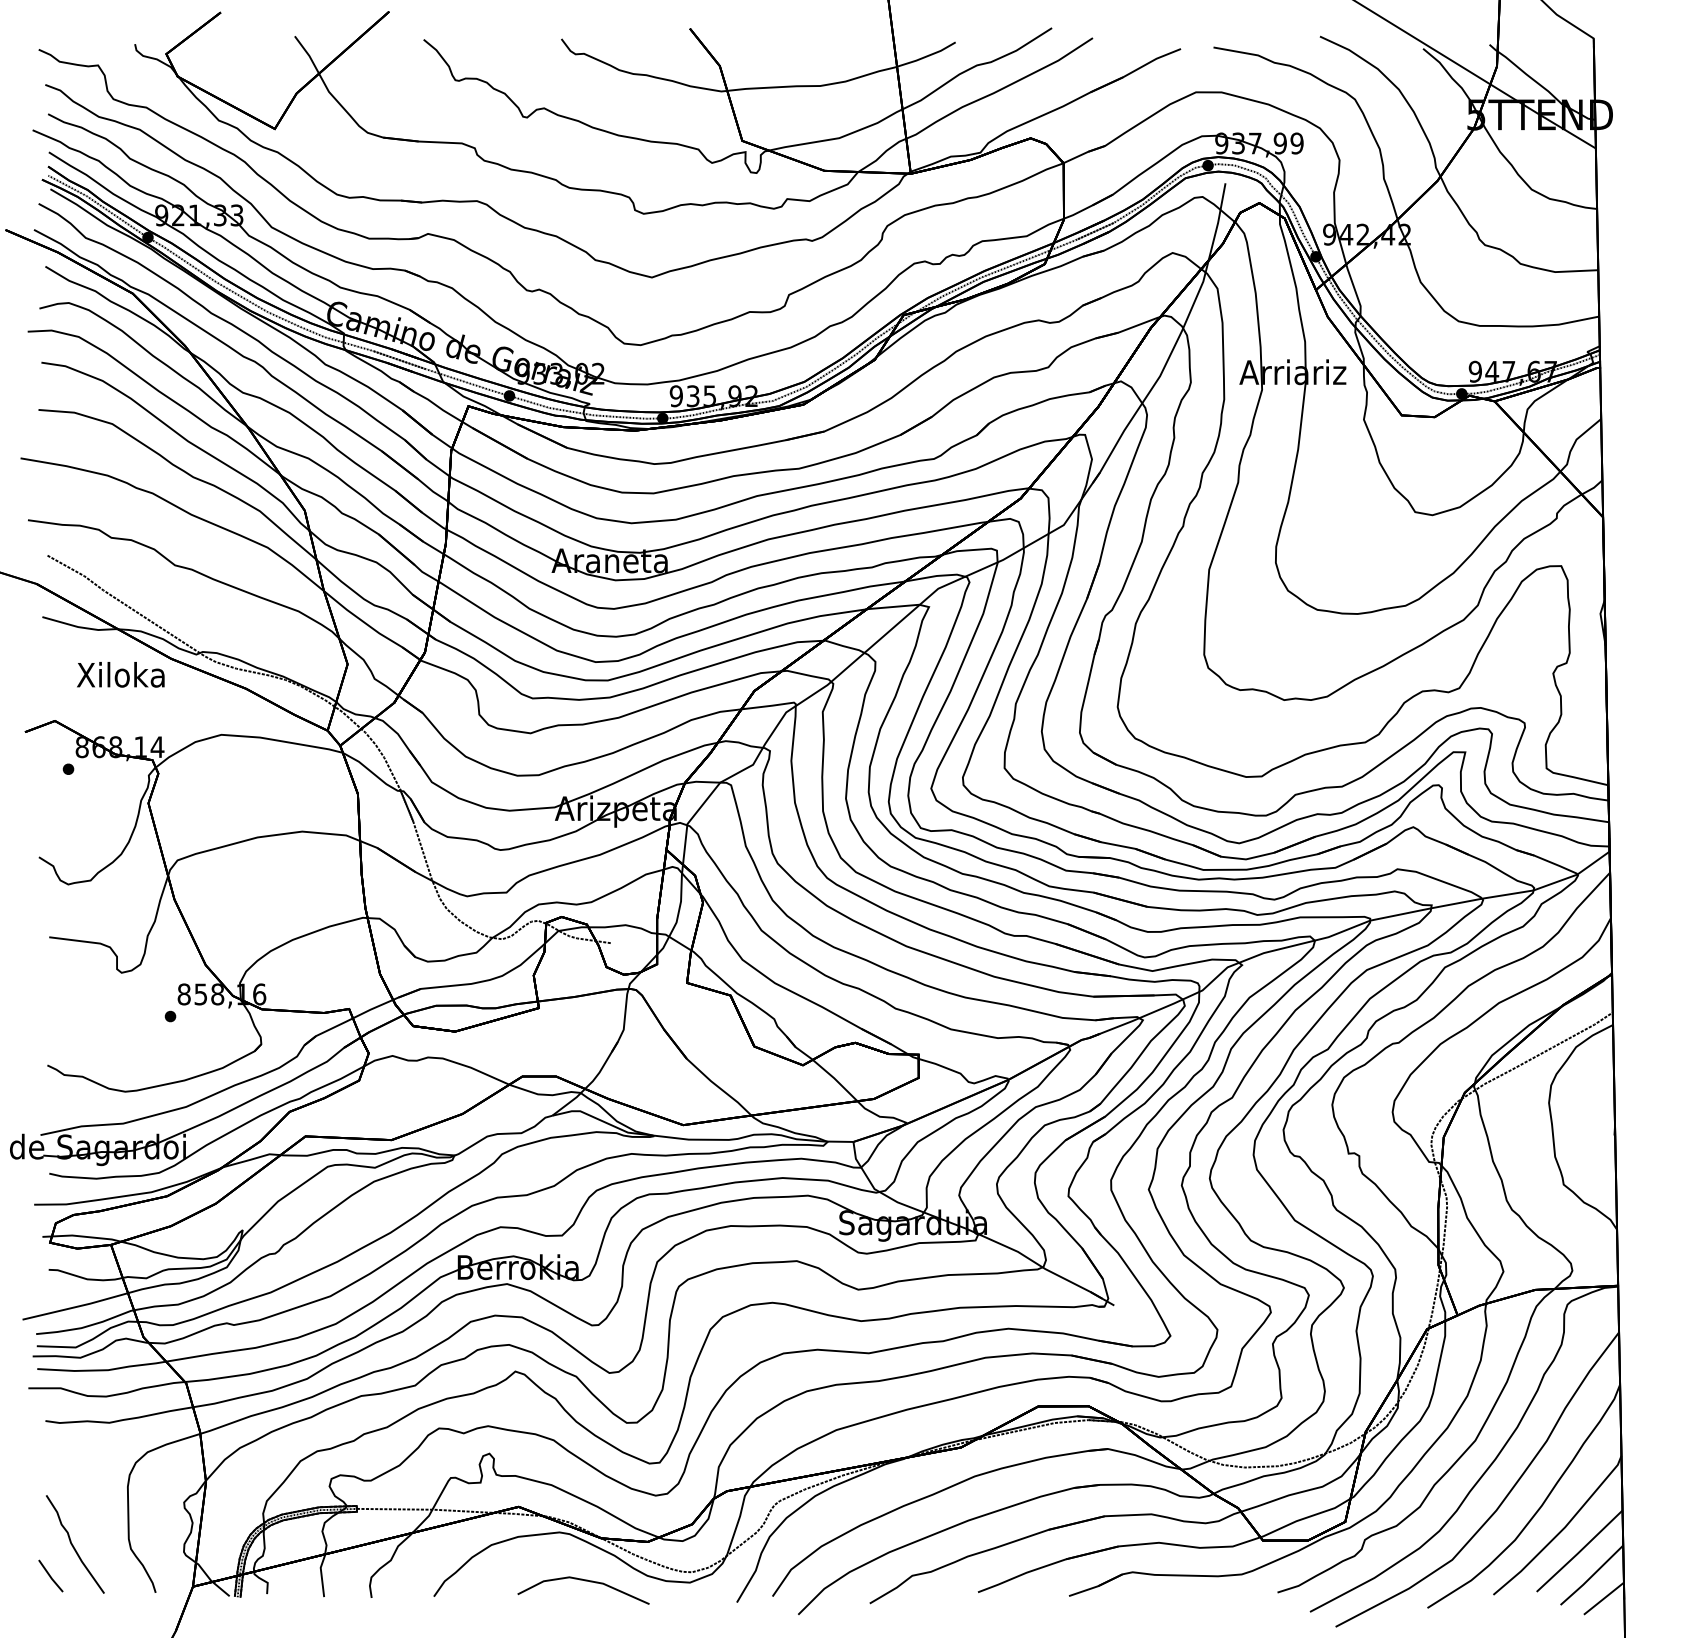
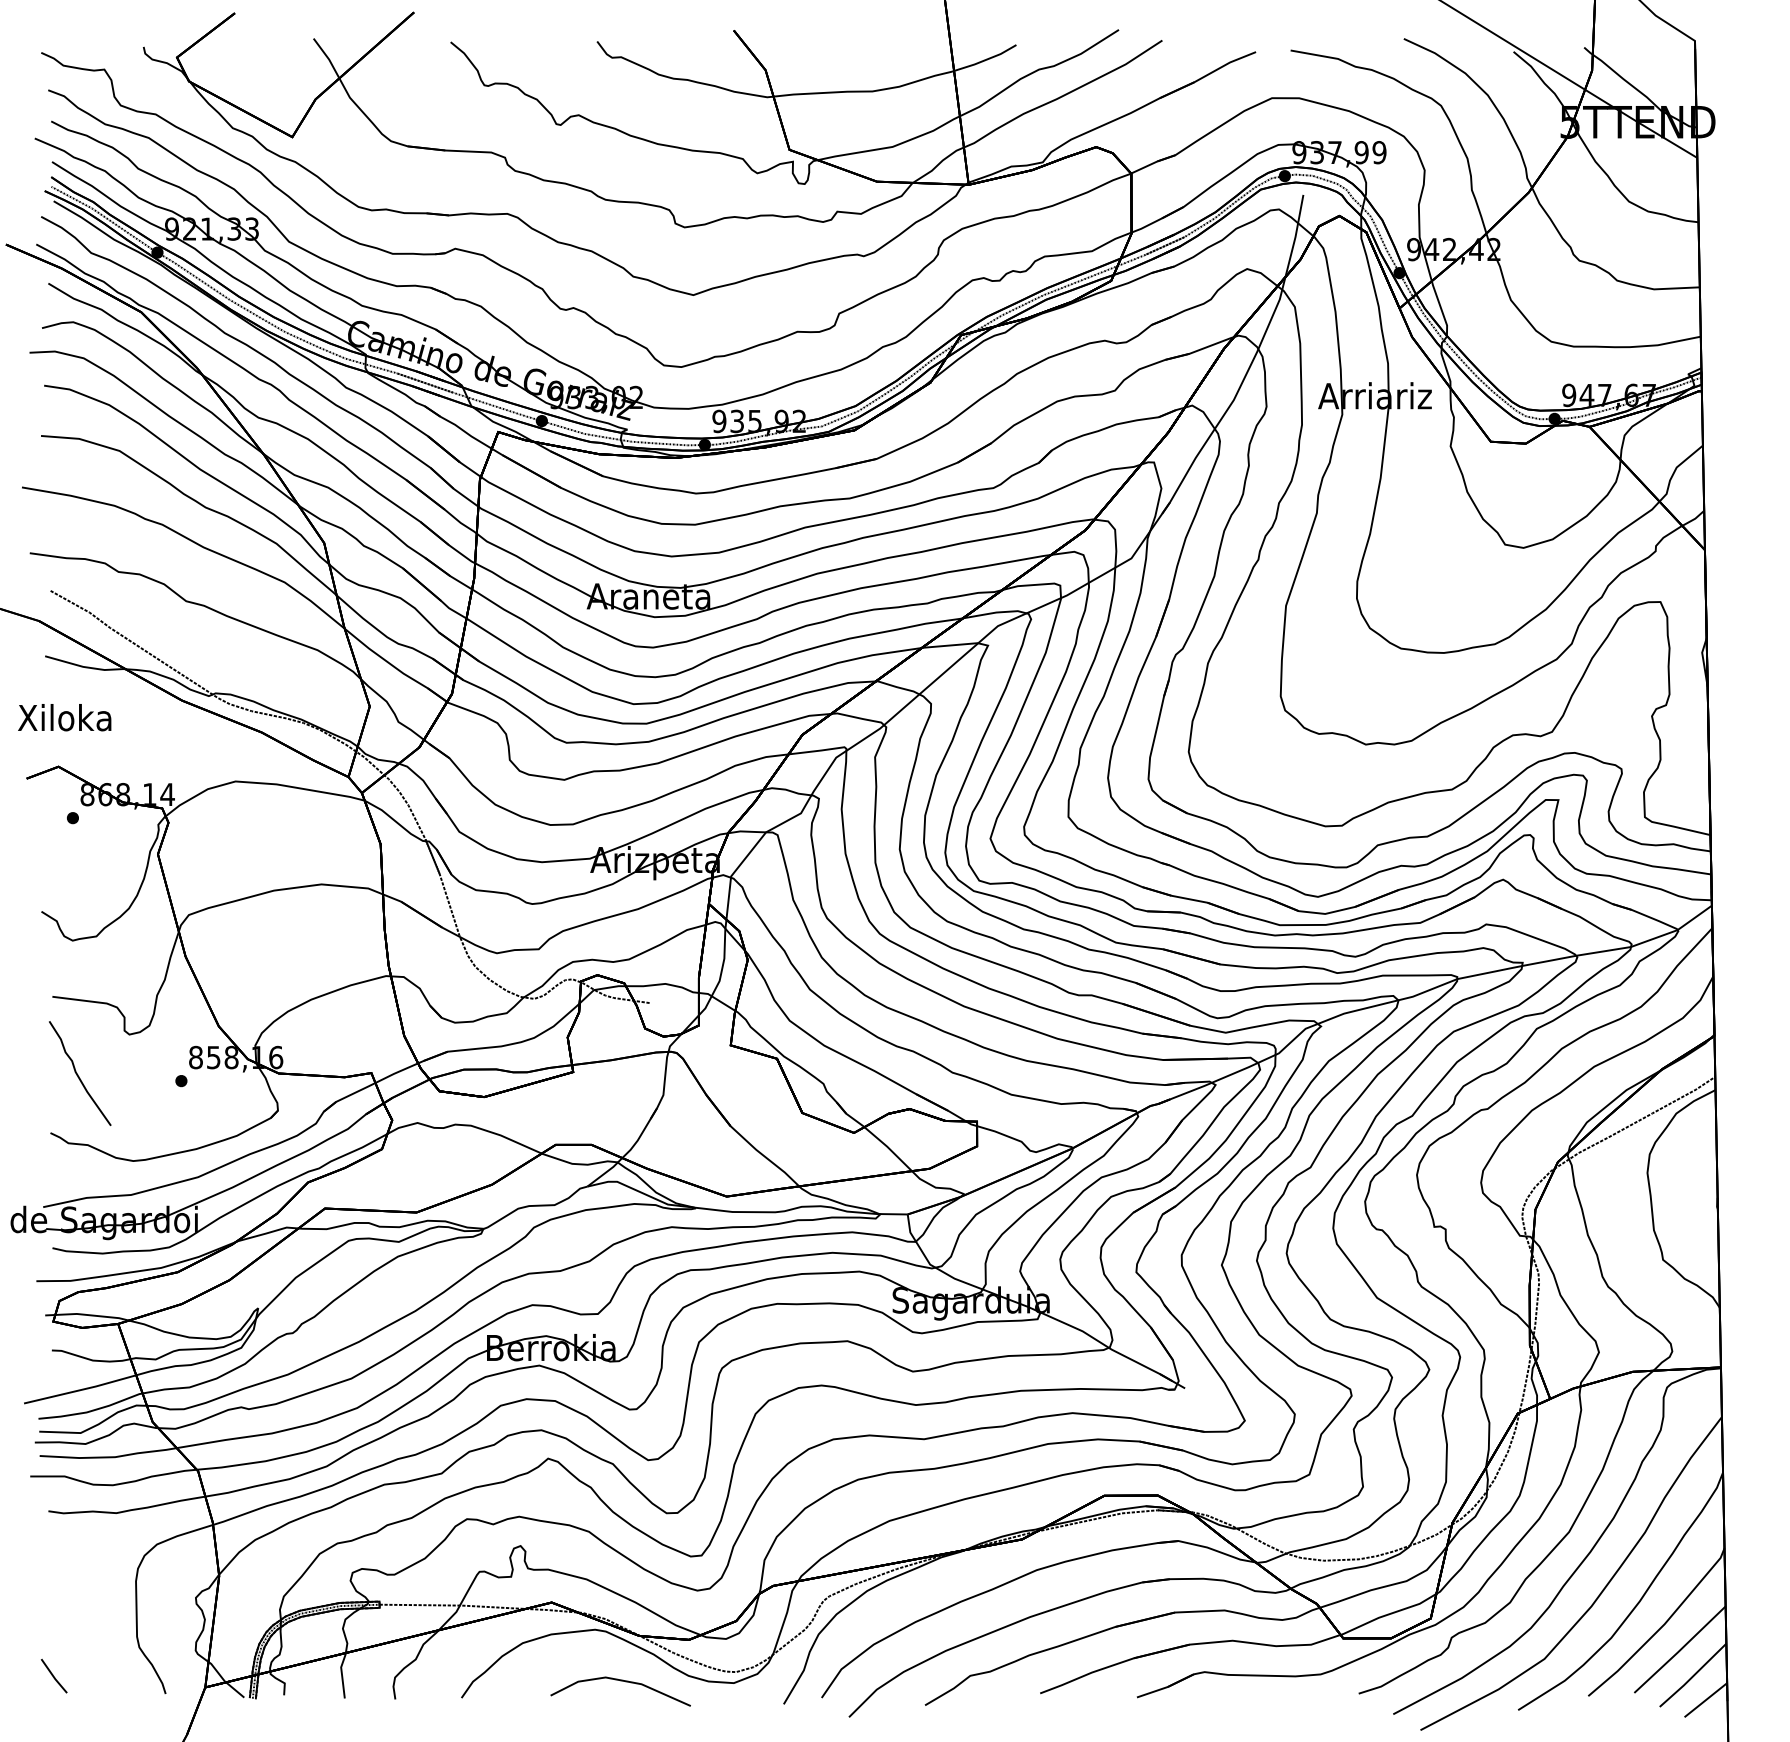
text: (120, 674) -> (64, 717), moved
curve: (73, 1545) -> (78, 1074), moved

